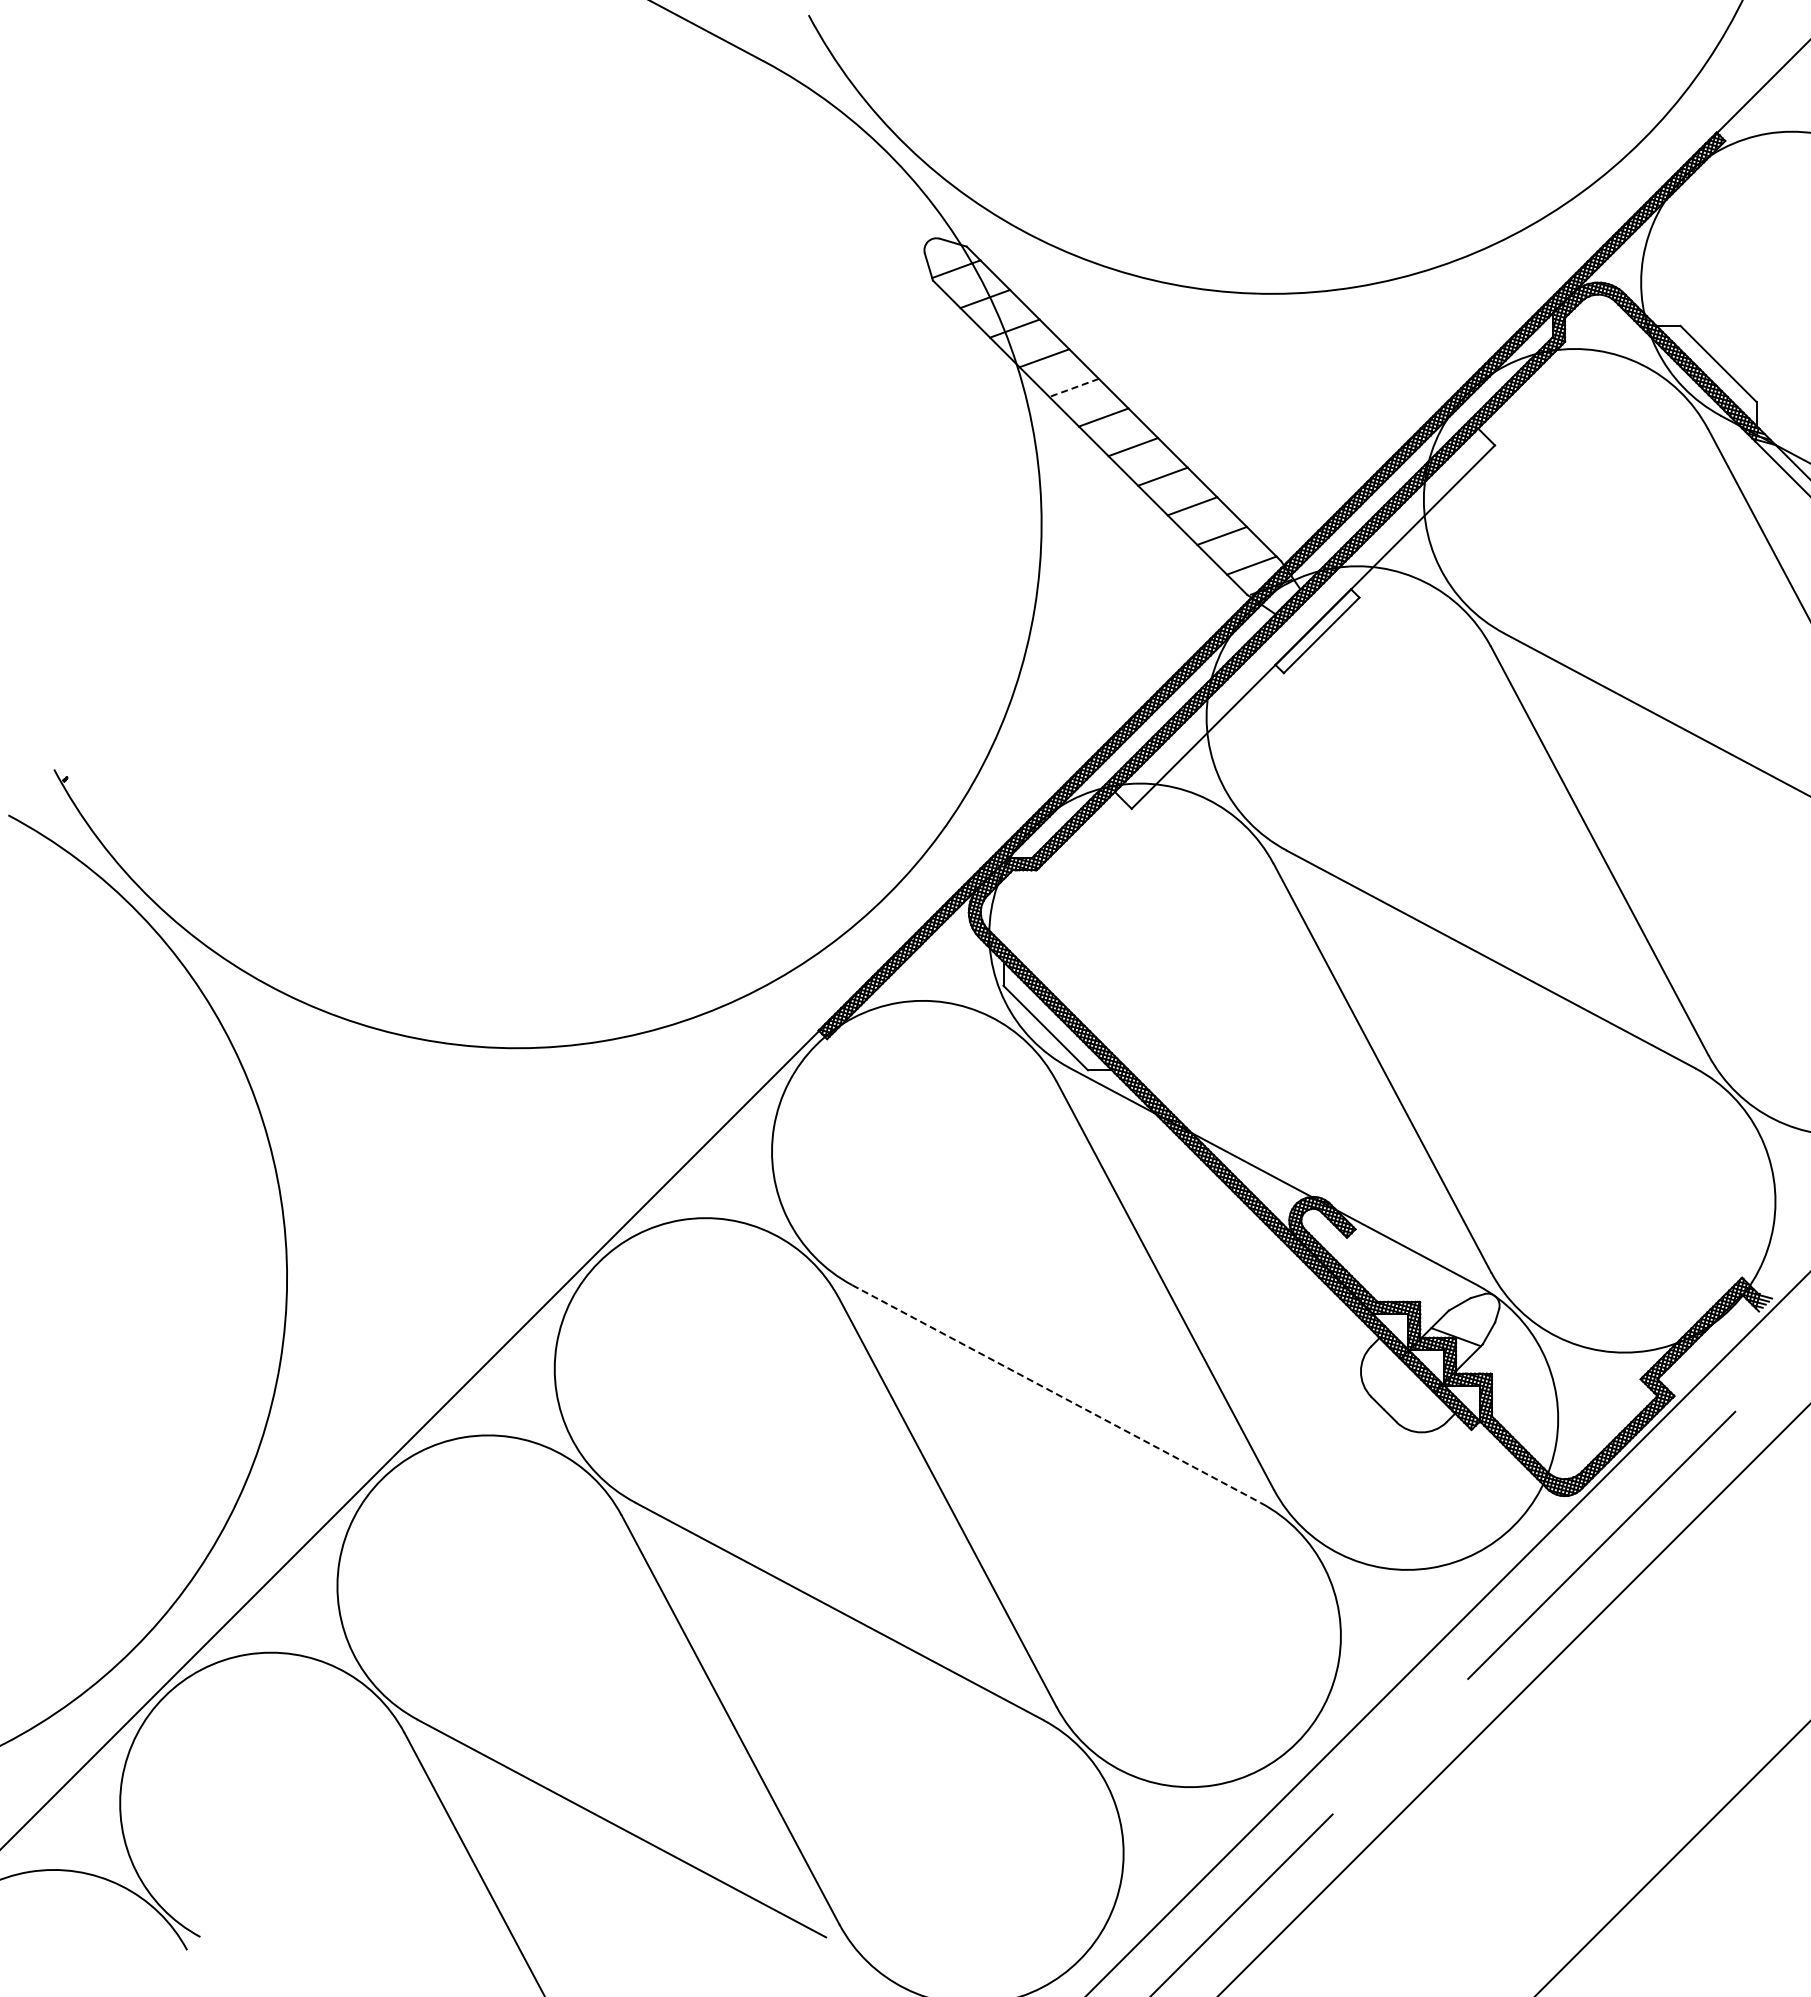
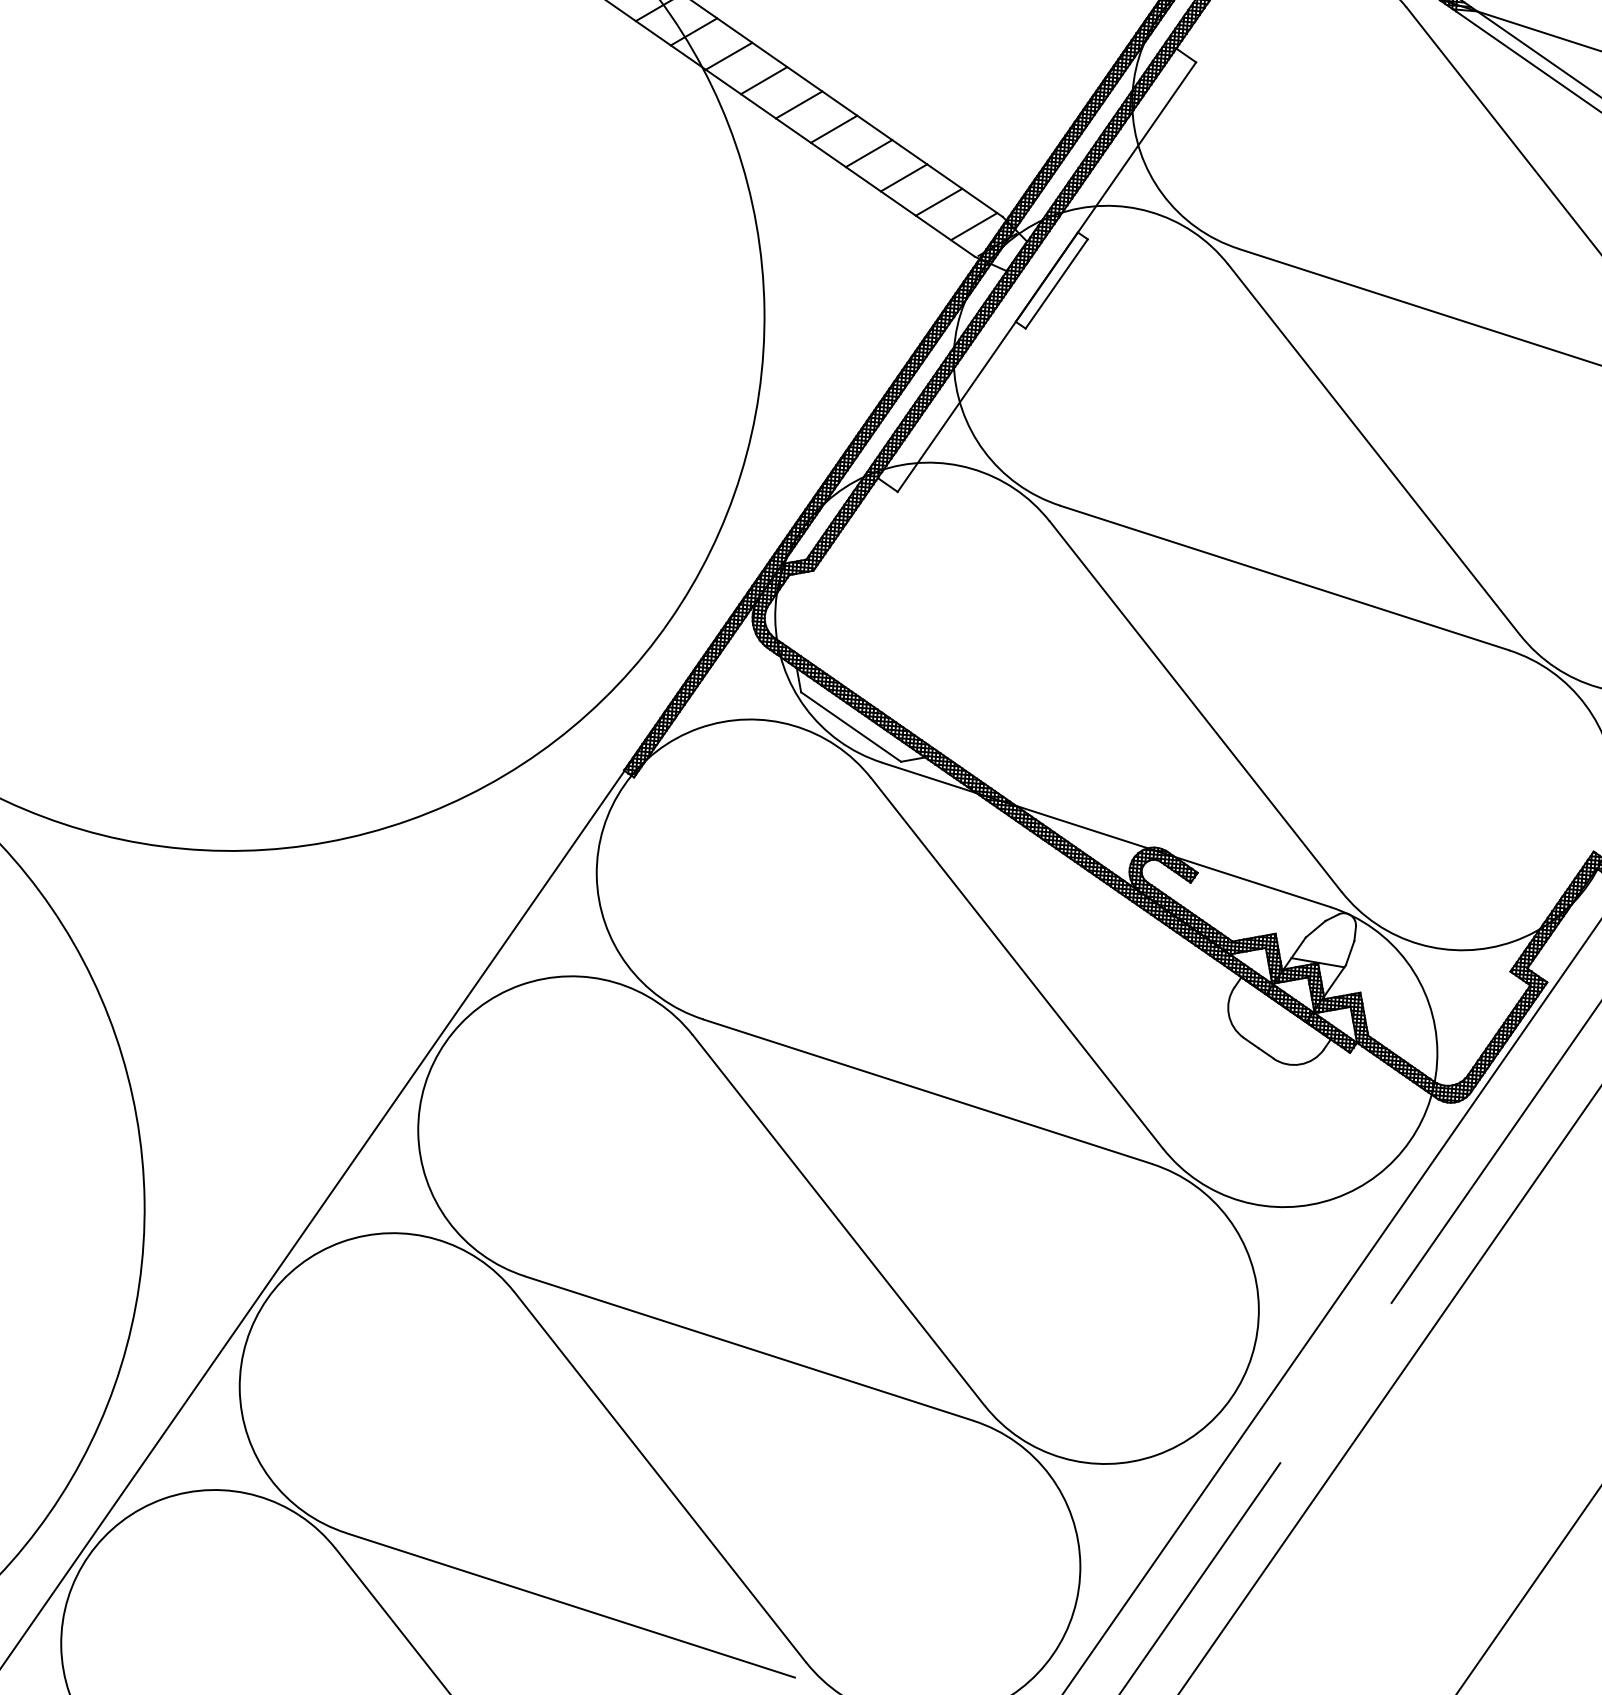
line: (1073, 388) -> (763, 81), dashed -> solid
line: (1056, 1394) -> (927, 1092), dashed -> solid

